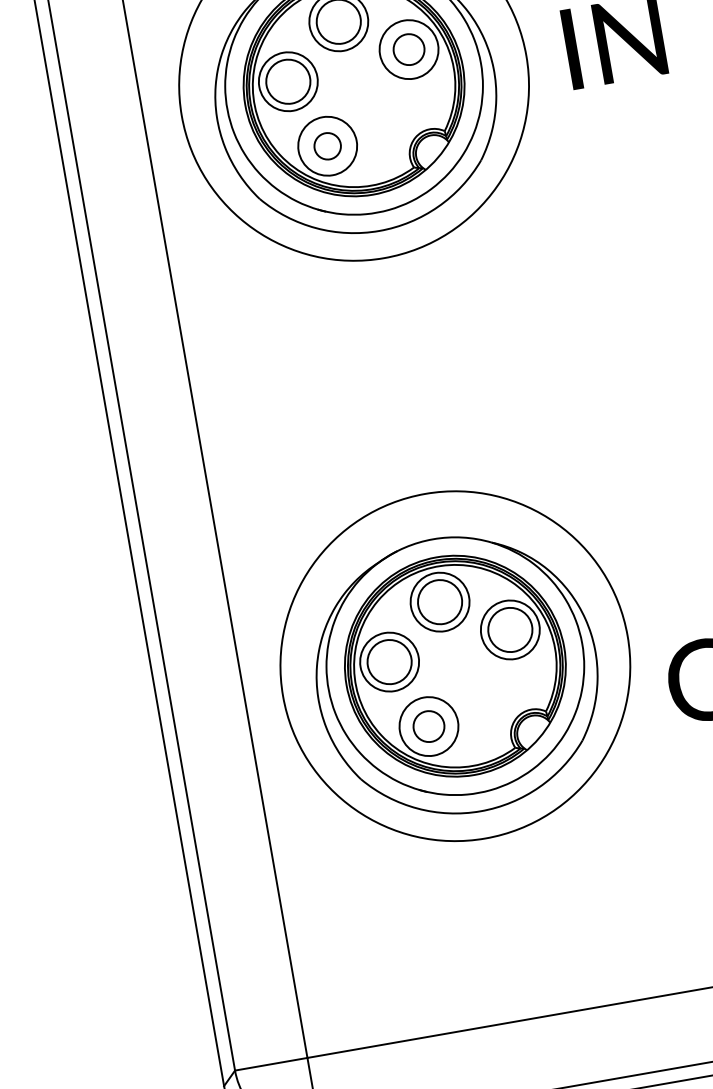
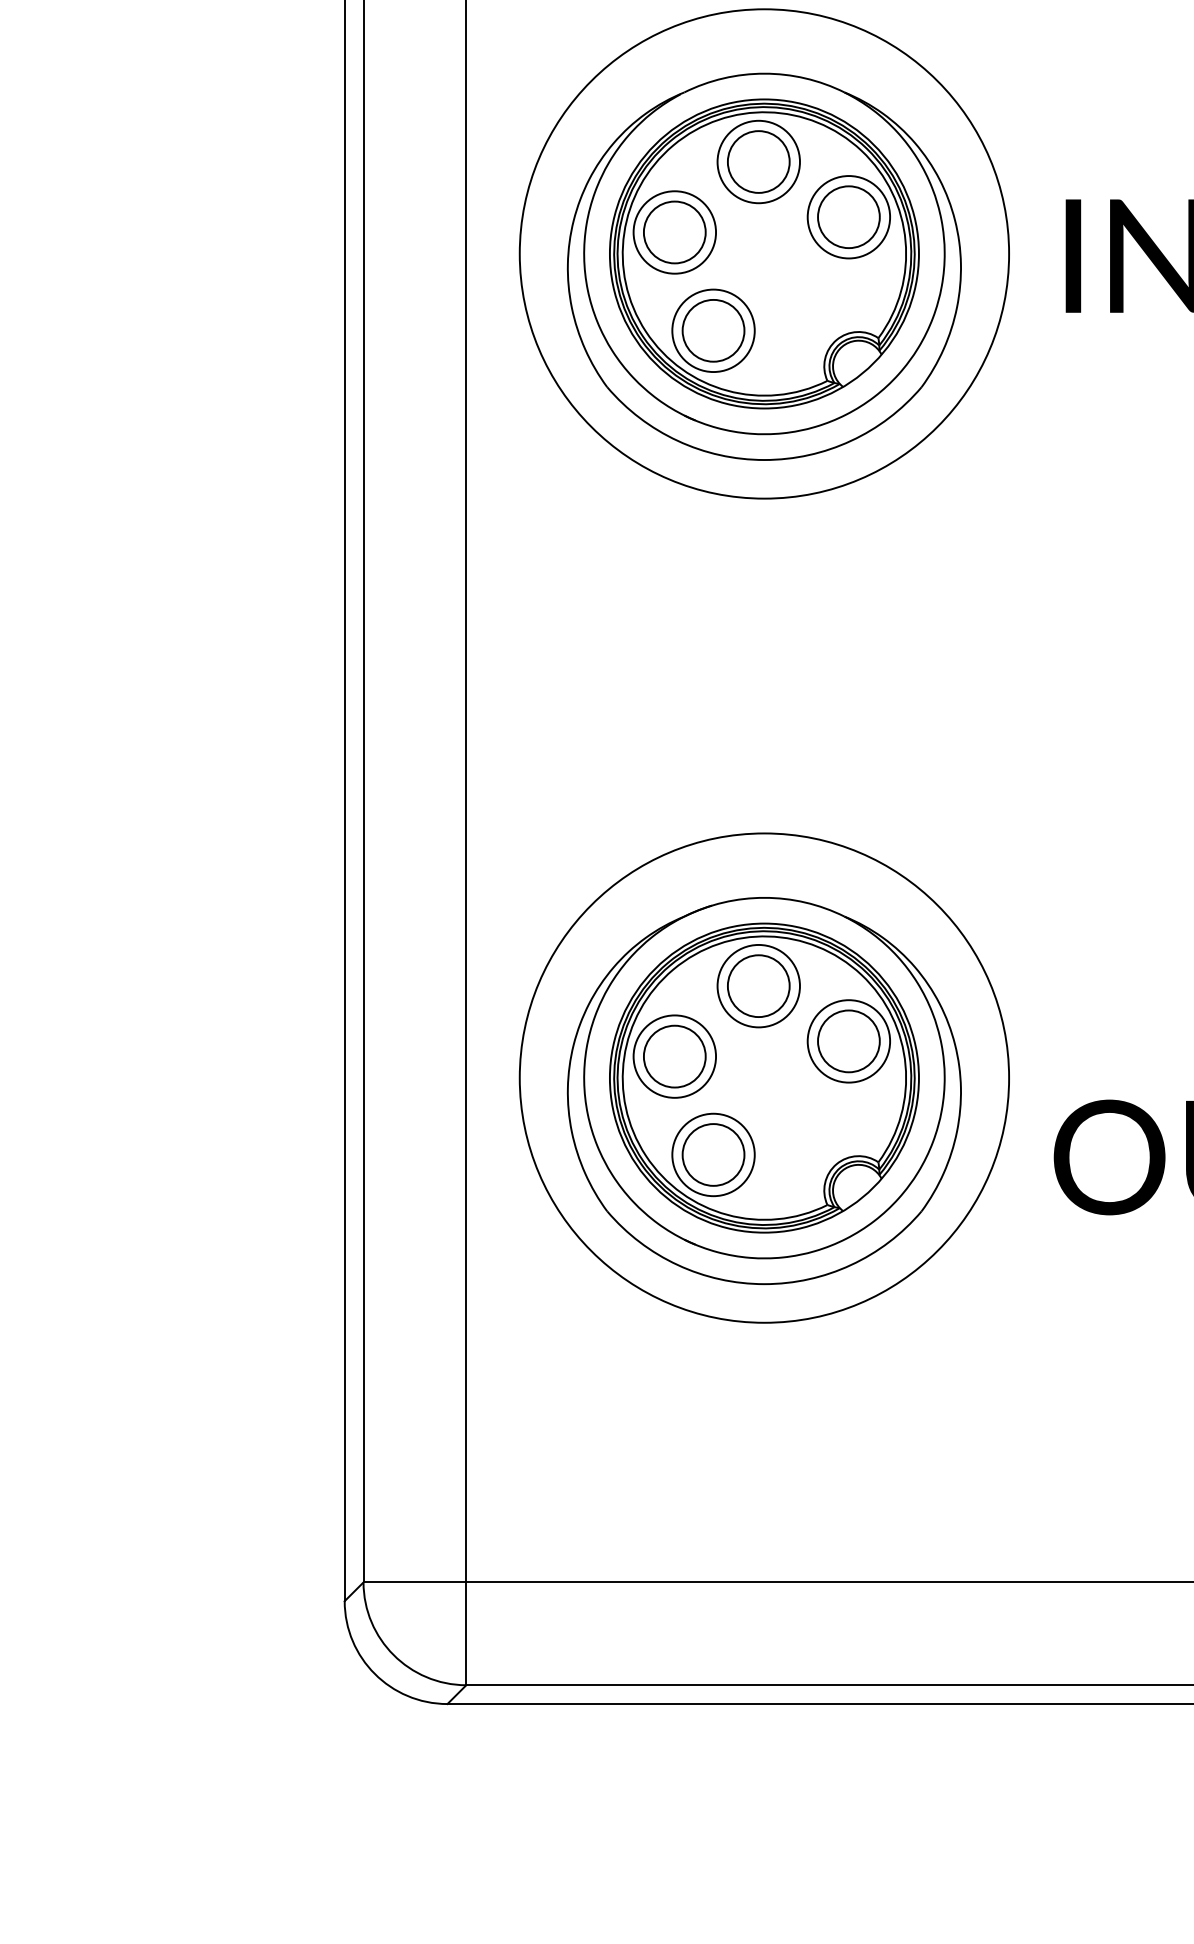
circle: (408, 49) -> (848, 217), size x1.43
circle: (327, 146) -> (713, 330), size x1.67
circle: (428, 726) -> (713, 1154), size x1.43

